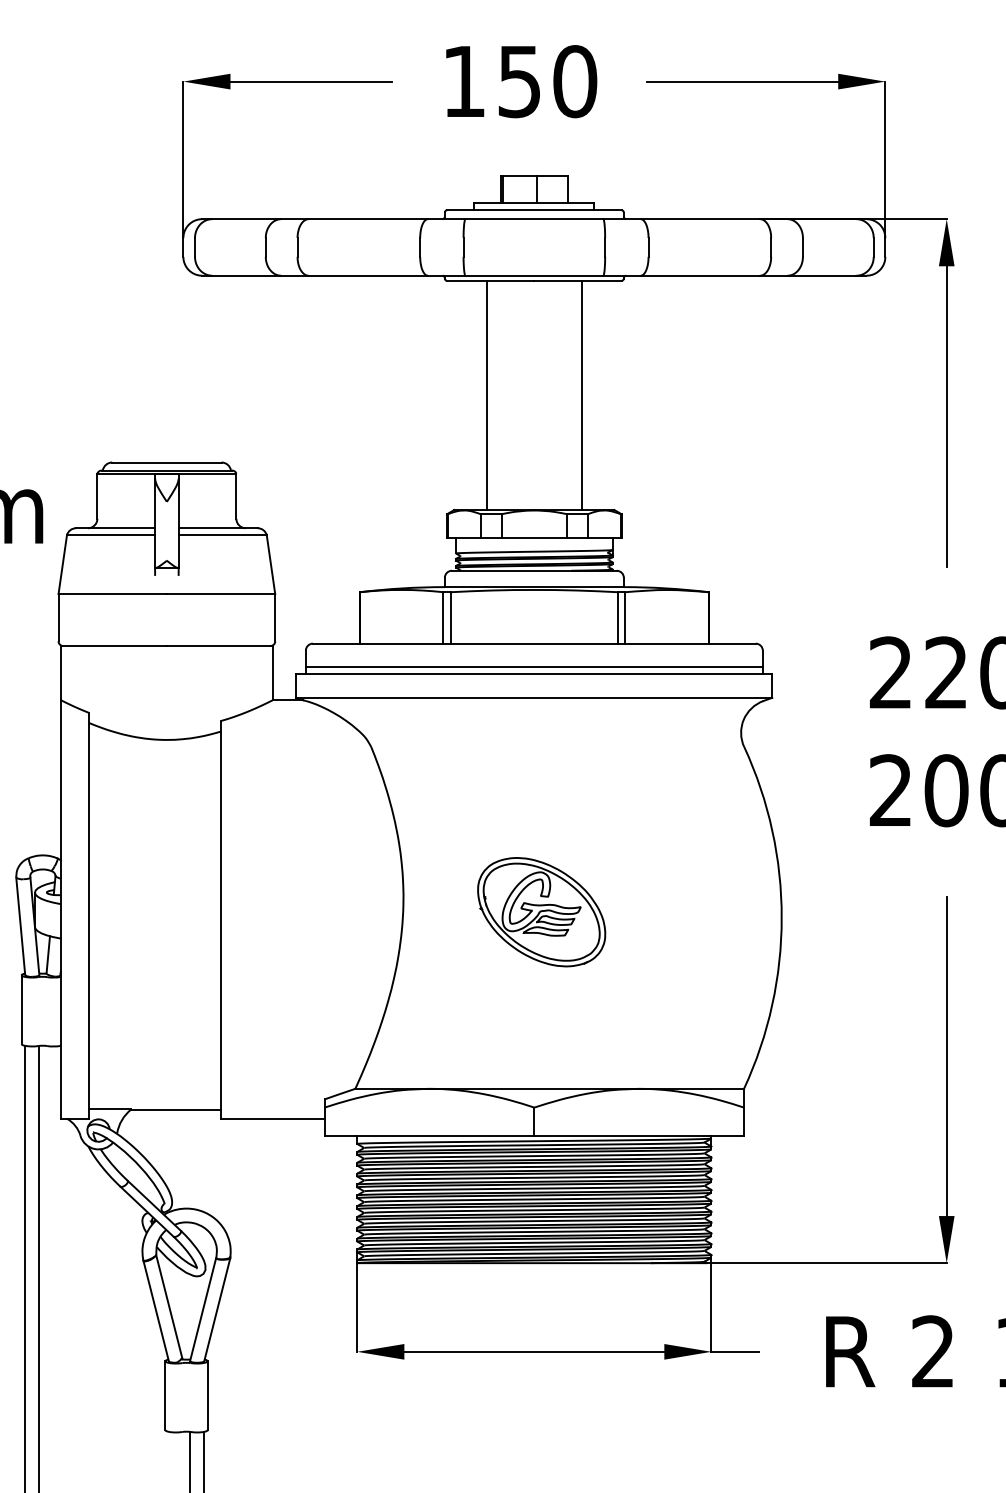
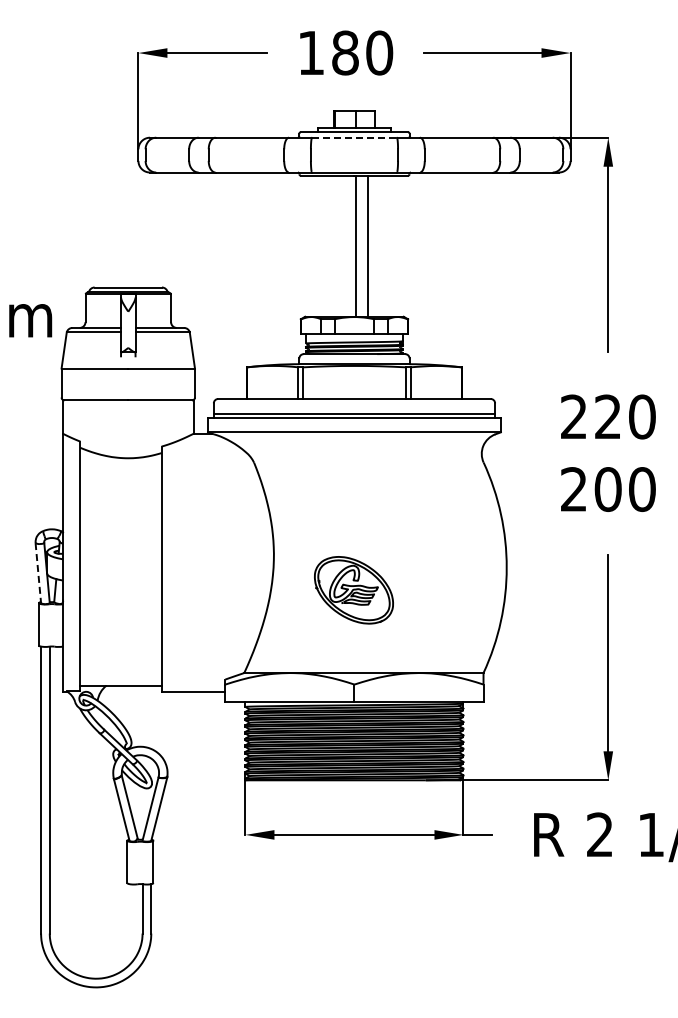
text: (519, 80) -> (345, 52), 150 -> 180
line: (534, 218) -> (354, 137), solid -> dashed
line: (487, 394) -> (368, 245), moved
line: (581, 394) -> (355, 245), moved
part: (540, 912) -> (353, 590), moved
line: (21, 927) -> (38, 573), solid -> dashed

